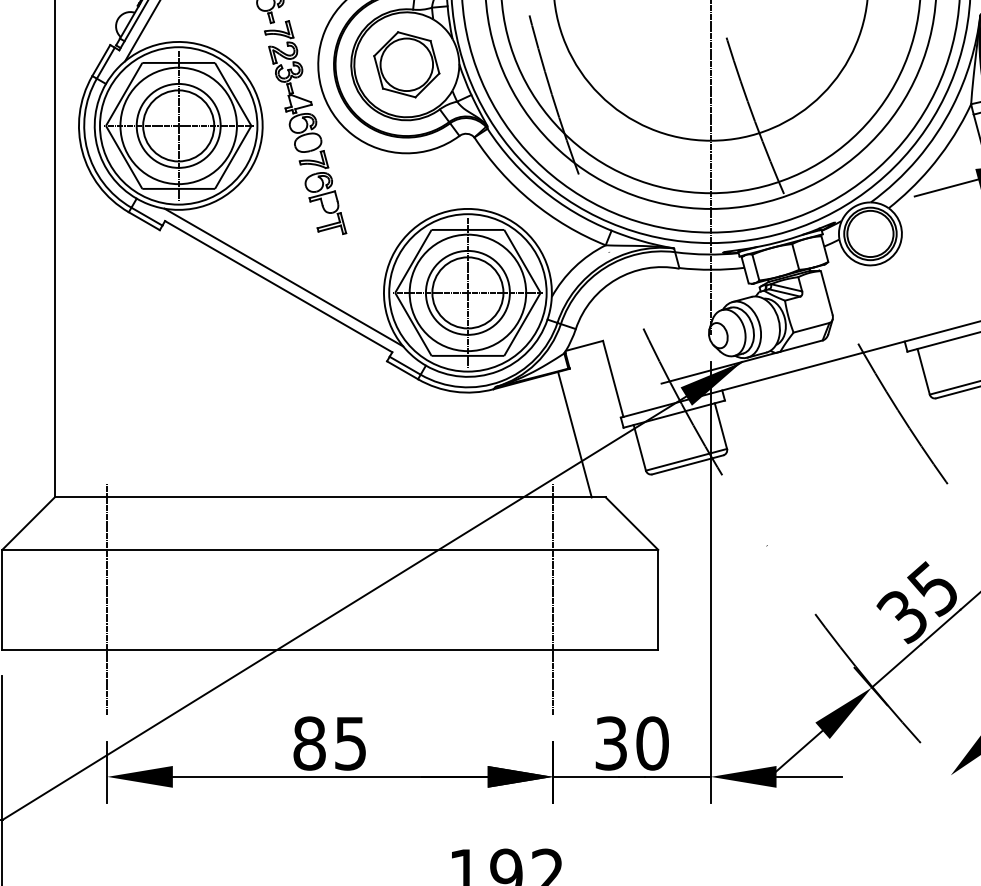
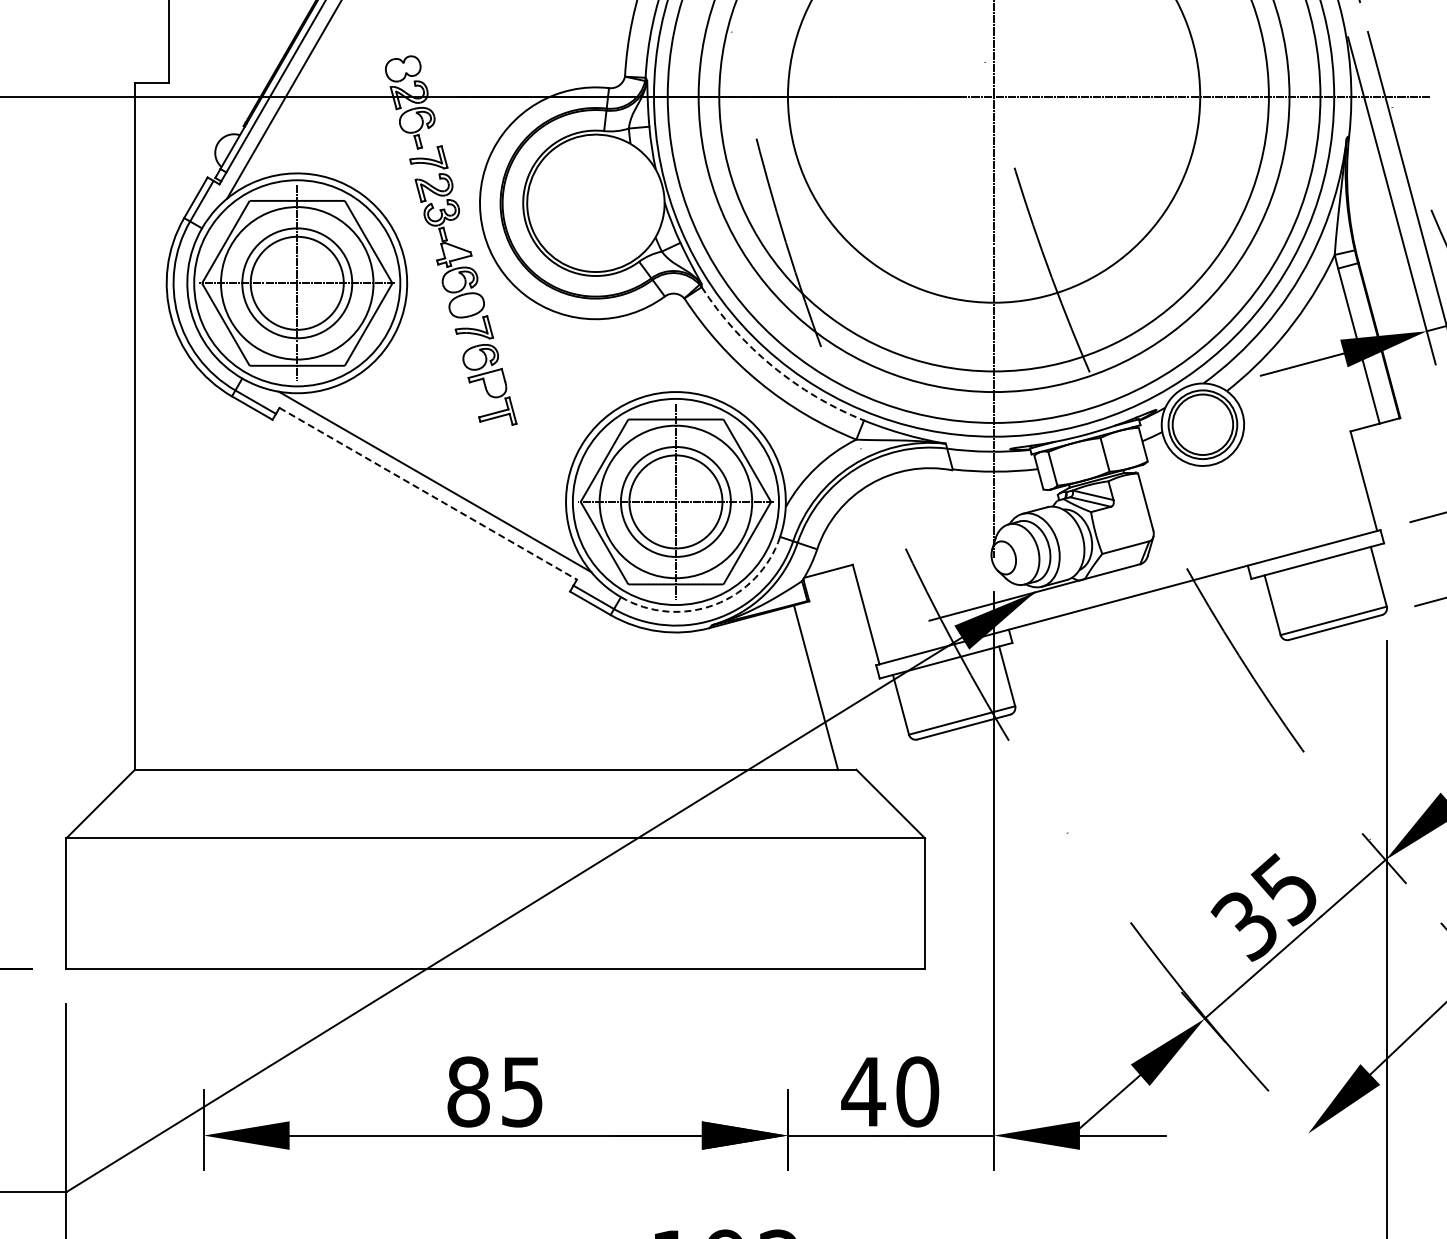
part: (406, 64) -> (595, 202), removed
arc: (541, 189) -> (772, 366), solid -> dashed
line: (278, 286) -> (428, 493), solid -> dashed
arc: (497, 371) -> (714, 604), solid -> dashed
line: (107, 599) -> (203, 903), removed
line: (553, 599) -> (787, 903), removed
text: (611, 743) -> (863, 1091), 30 -> 40

